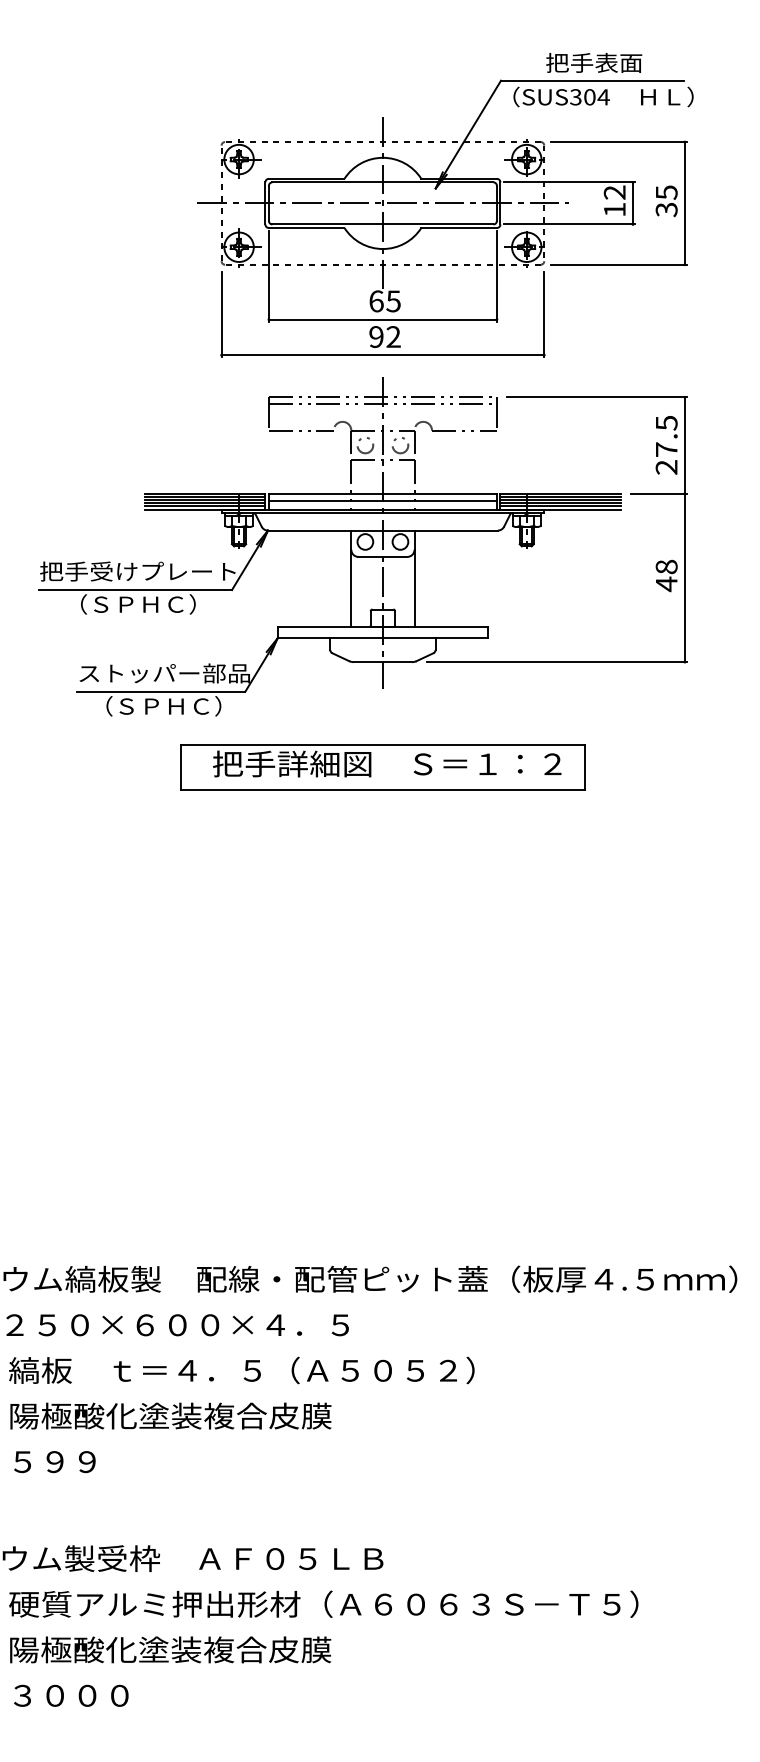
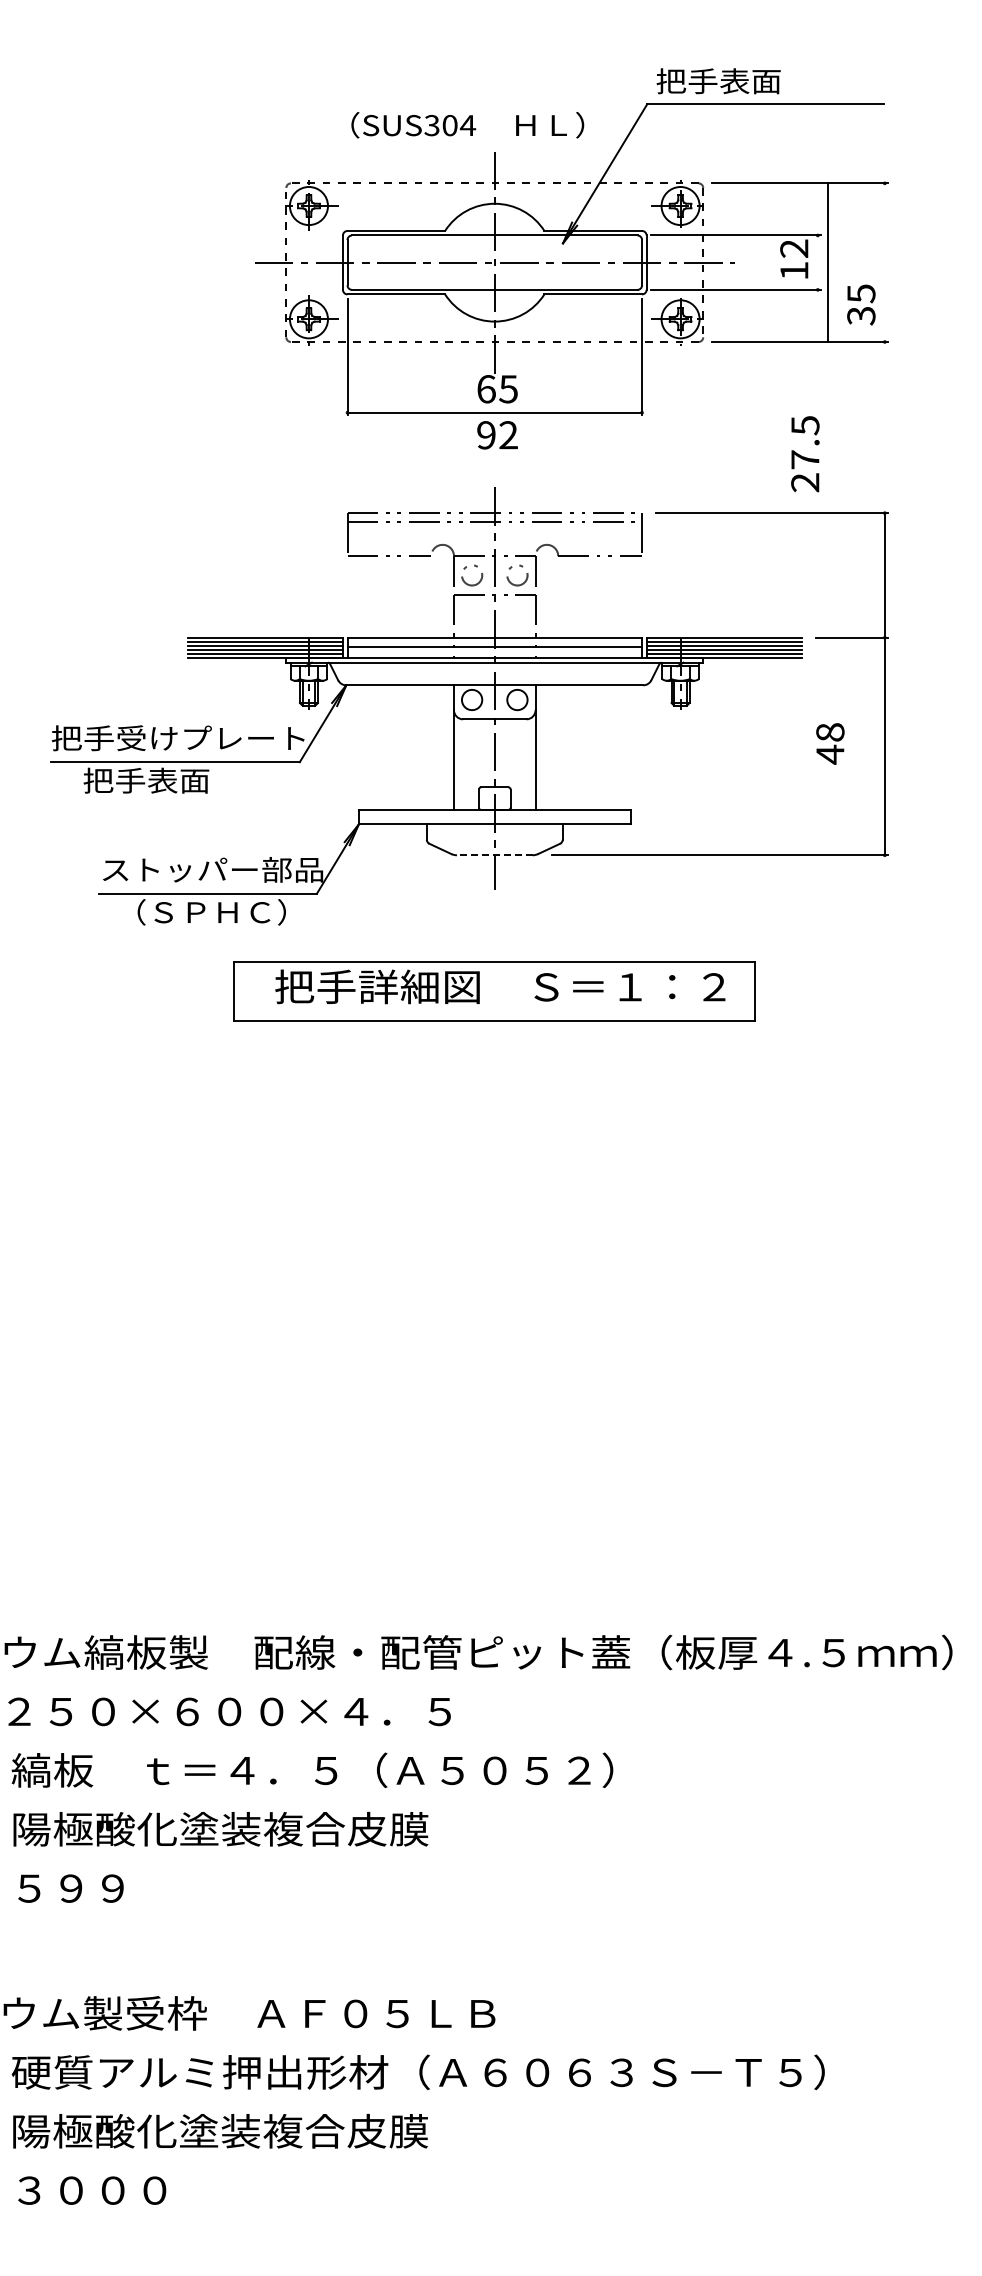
text: (594, 63) -> (718, 81), moved
text: (603, 97) -> (467, 125), moved
text: (666, 200) -> (861, 304), moved
line: (632, 203) -> (817, 262), removed
line: (684, 203) -> (827, 262), moved
part: (382, 354) -> (494, 458), removed
text: (666, 445) -> (805, 454), moved
text: (666, 575) -> (830, 743), moved
text: (129, 604) -> (167, 780), （ＳＰＨＣ） -> 把手表面
line: (382, 662) -> (494, 855), solid -> dashed

